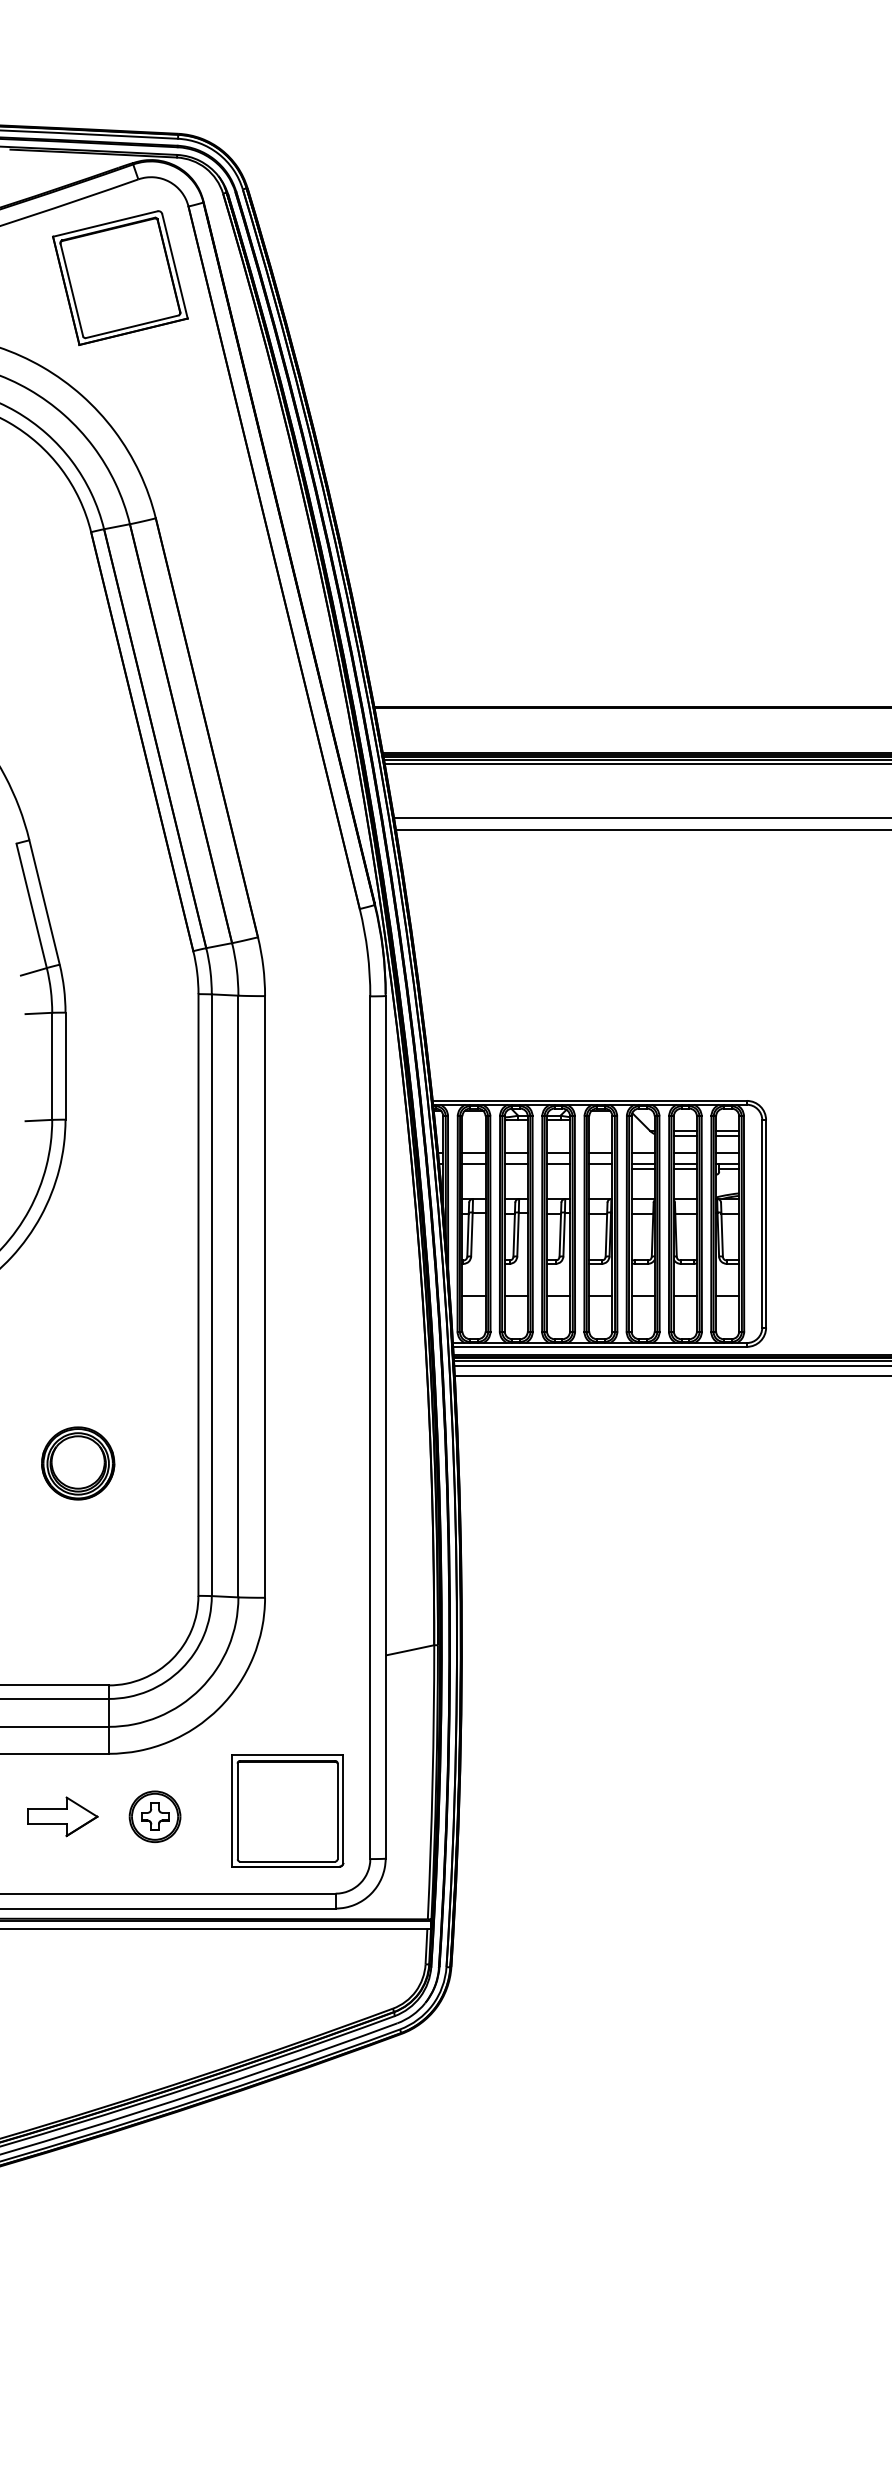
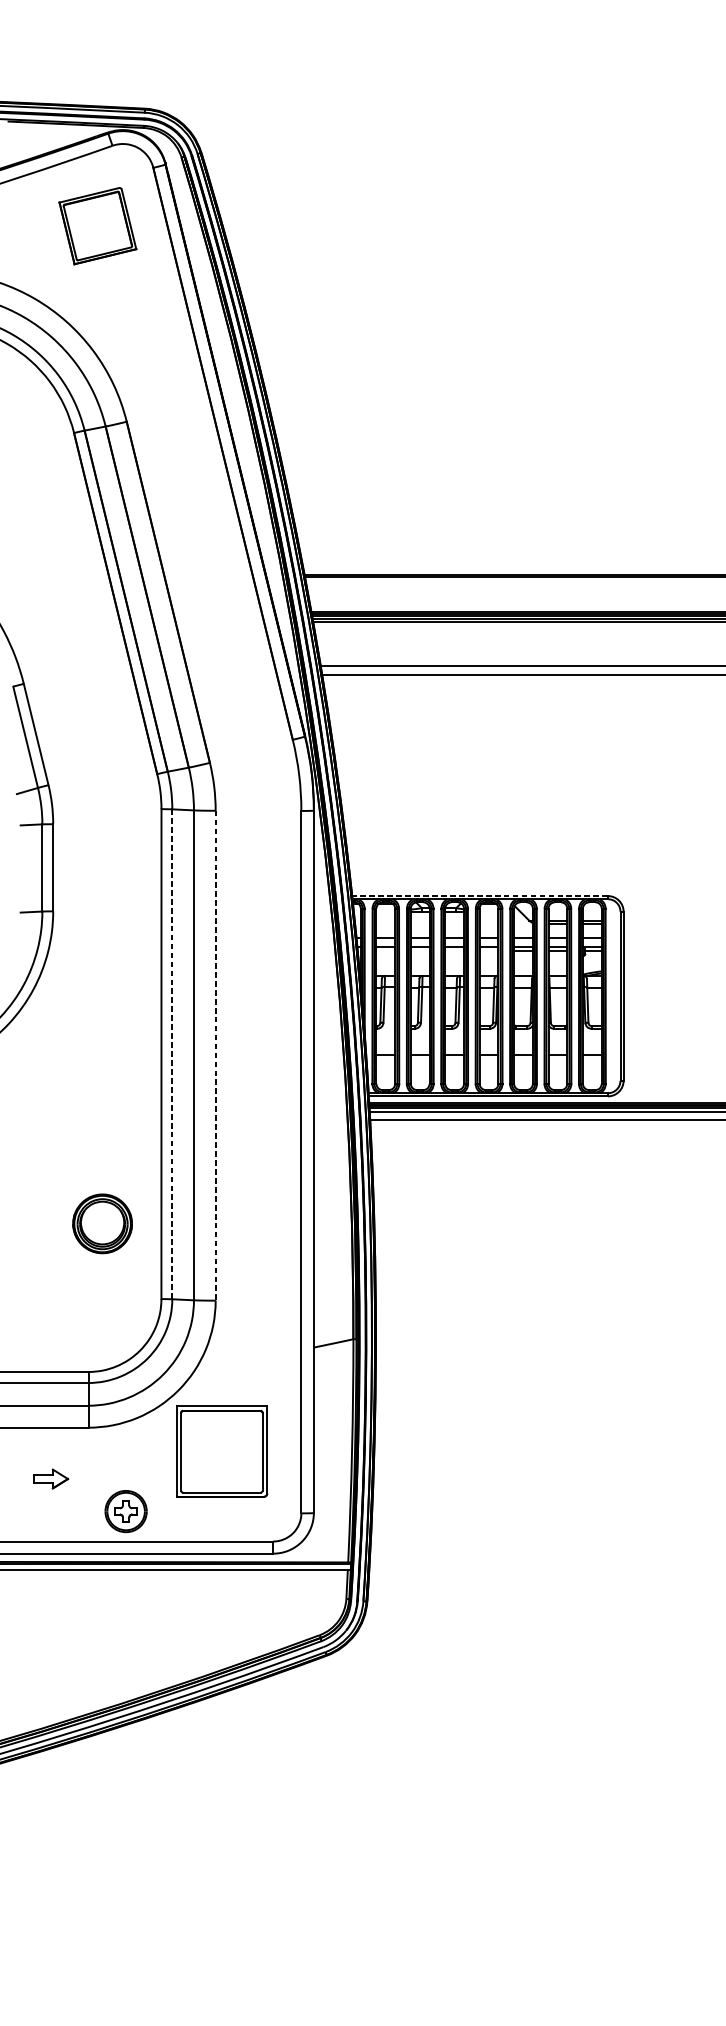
part: (120, 277) -> (97, 225), size x0.7
line: (589, 1100) -> (479, 895), solid -> dashed
line: (211, 1295) -> (172, 1054), solid -> dashed
line: (265, 1296) -> (216, 1055), solid -> dashed
part: (78, 1463) -> (102, 1223), moved
part: (287, 1810) -> (221, 1451), moved
part: (62, 1816) -> (50, 1478), size x0.6
part: (154, 1816) -> (125, 1511), moved

